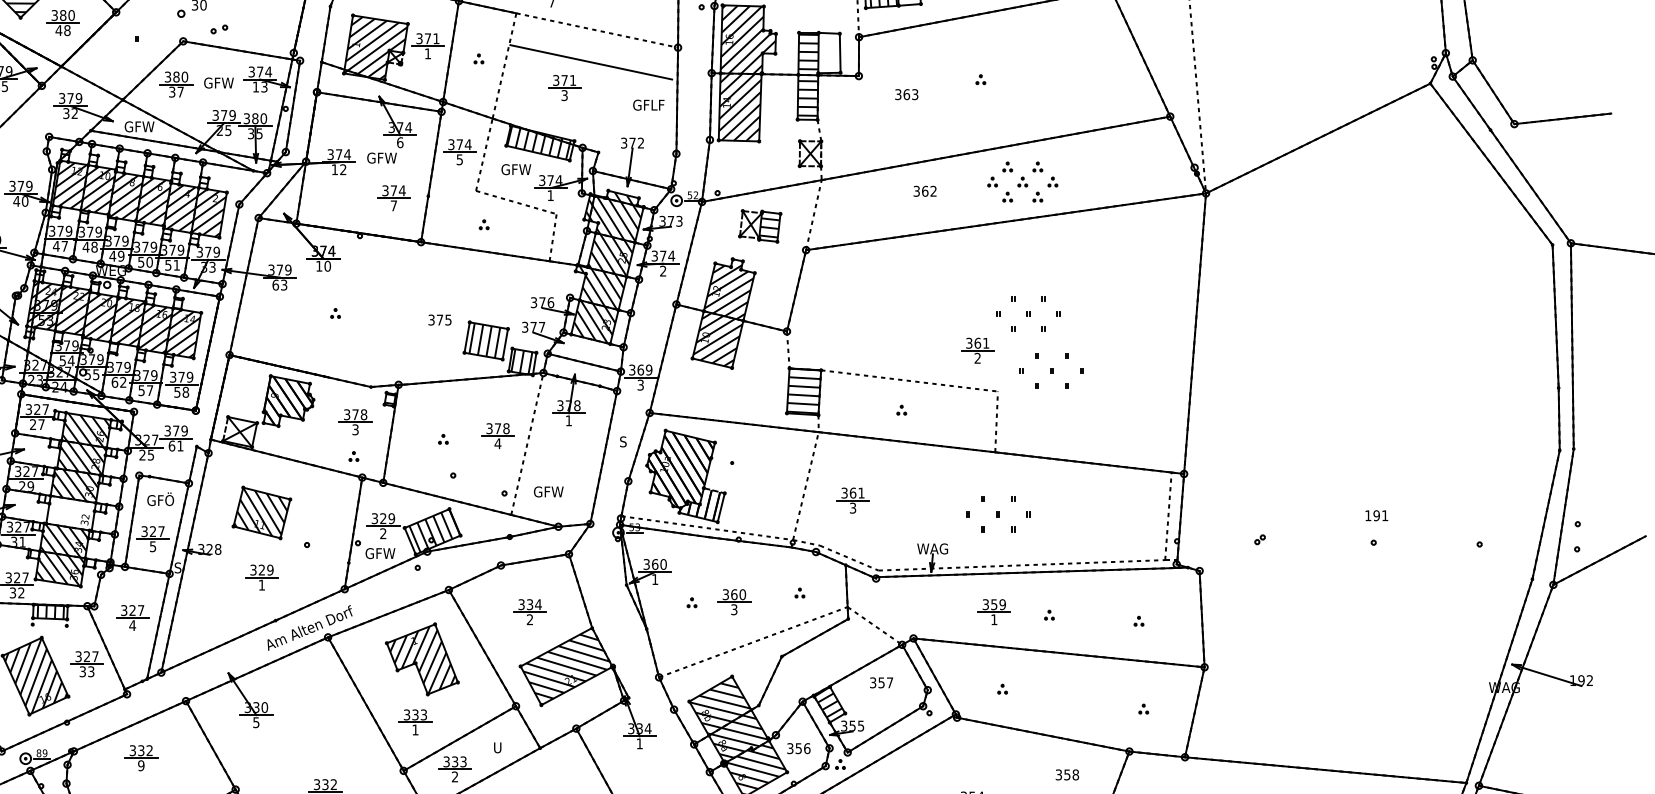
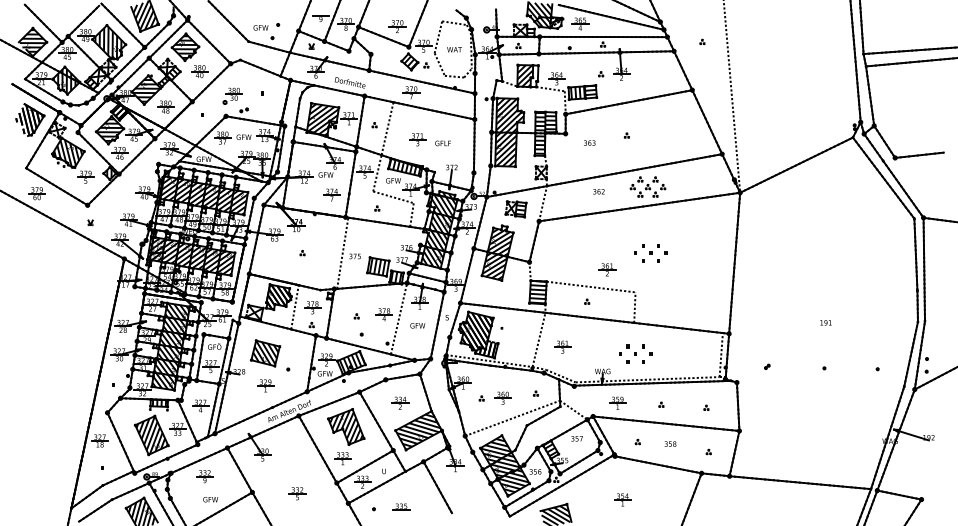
hatch: (828, 53) -> (550, 122), added
line: (589, 61) -> (433, 110), moved
text: (647, 105) -> (442, 143), moved
line: (414, 312) -> (342, 252), added
part: (977, 350) -> (607, 269), moved
part: (1051, 369) -> (662, 281), removed
line: (319, 421) -> (294, 307), added
text: (548, 491) -> (417, 325), moved
hatch: (72, 513) -> (170, 353), added
text: (1375, 515) -> (825, 322), moved
part: (993, 610) -> (617, 402), moved
text: (1067, 773) -> (670, 443), moved

